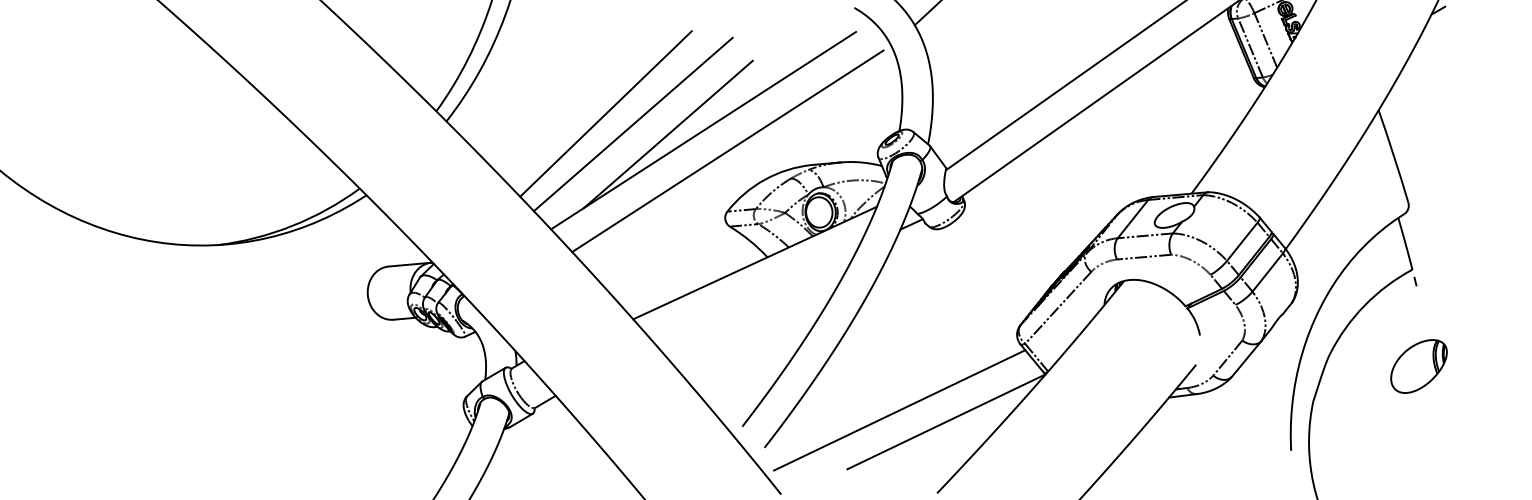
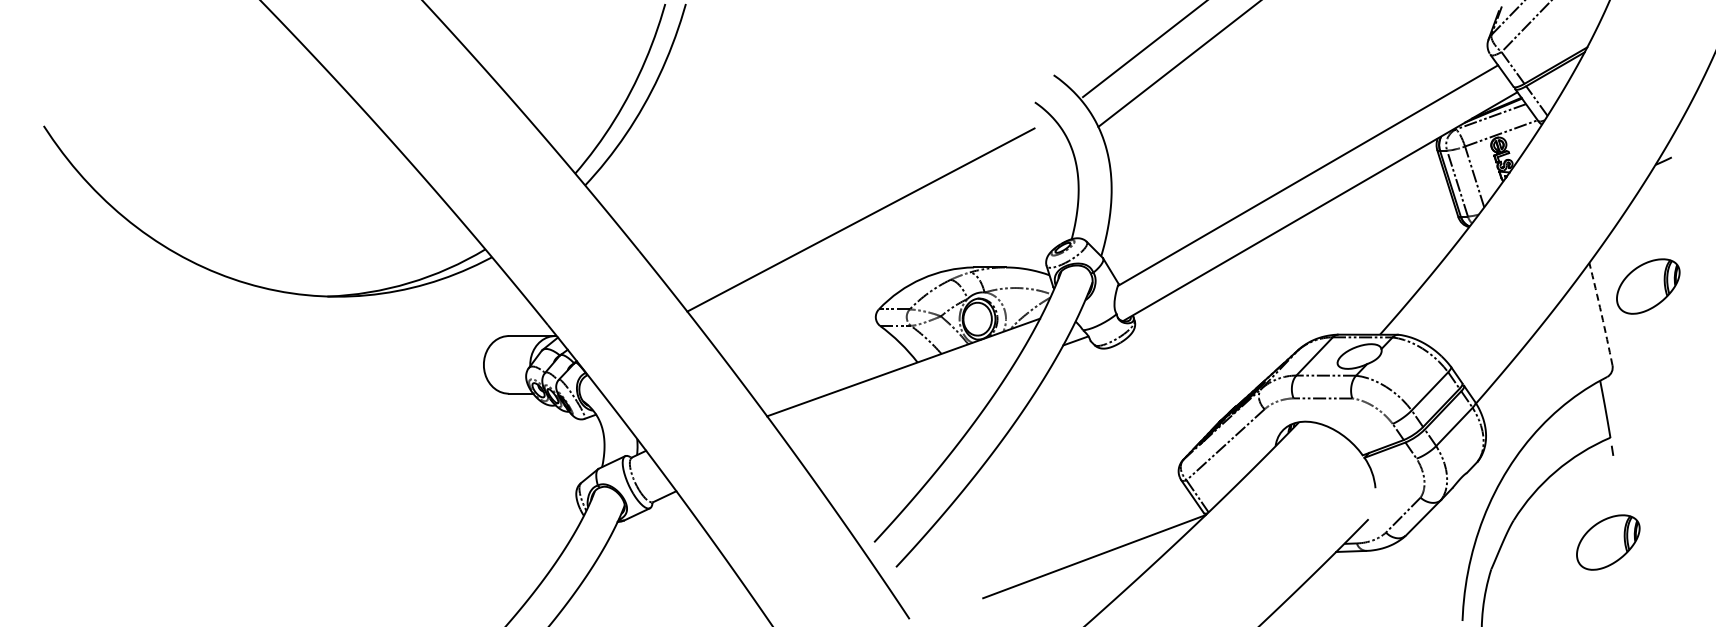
line: (605, 113) -> (757, 192), removed
line: (632, 124) -> (785, 206), removed
part: (1435, 127) -> (1648, 286), added
line: (668, 134) -> (822, 220), removed
line: (727, 151) -> (884, 244), removed
arc: (1393, 155) -> (1601, 313), solid -> dashed
line: (899, 409) -> (1045, 539), removed

